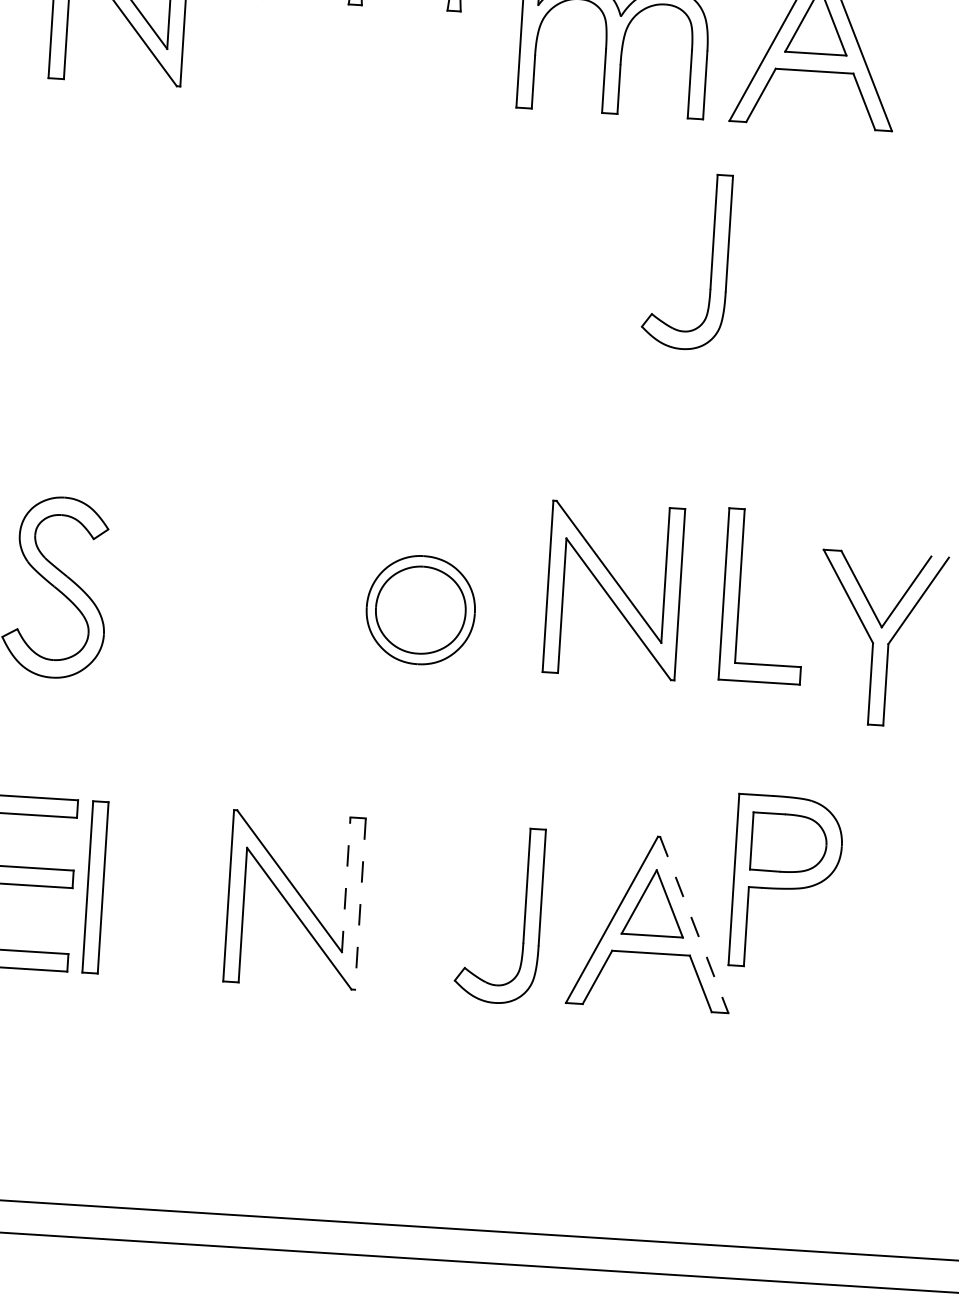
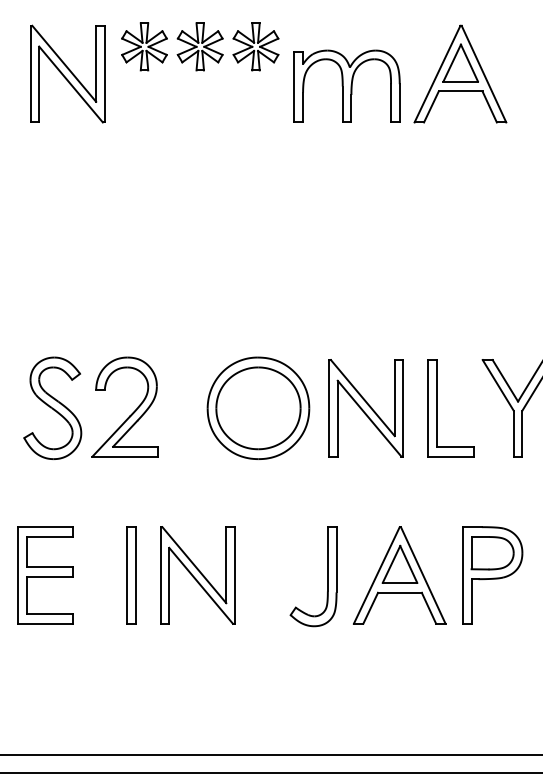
part: (711, 262) -> (409, 202), removed
part: (612, 590) -> (365, 408), moved
part: (740, 595) -> (437, 408), moved
part: (195, 605) -> (131, 413), added
part: (420, 608) -> (258, 407), size x1.67
part: (786, 882) -> (492, 575), moved
line: (346, 883) -> (226, 564), dashed -> solid
part: (95, 887) -> (131, 575), moved
line: (359, 904) -> (234, 575), dashed -> solid
line: (694, 925) -> (423, 575), dashed -> solid

